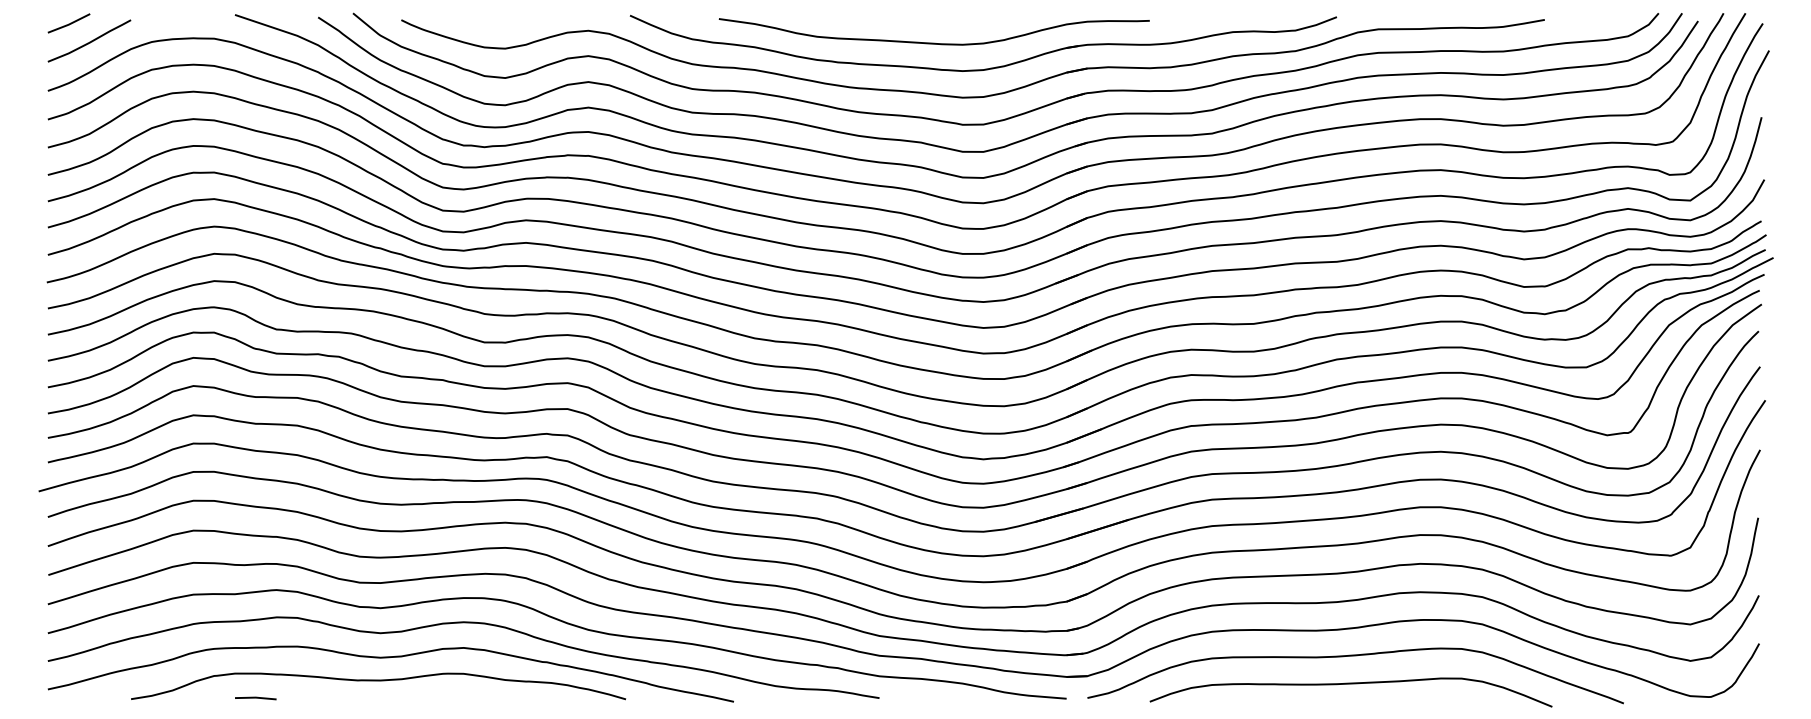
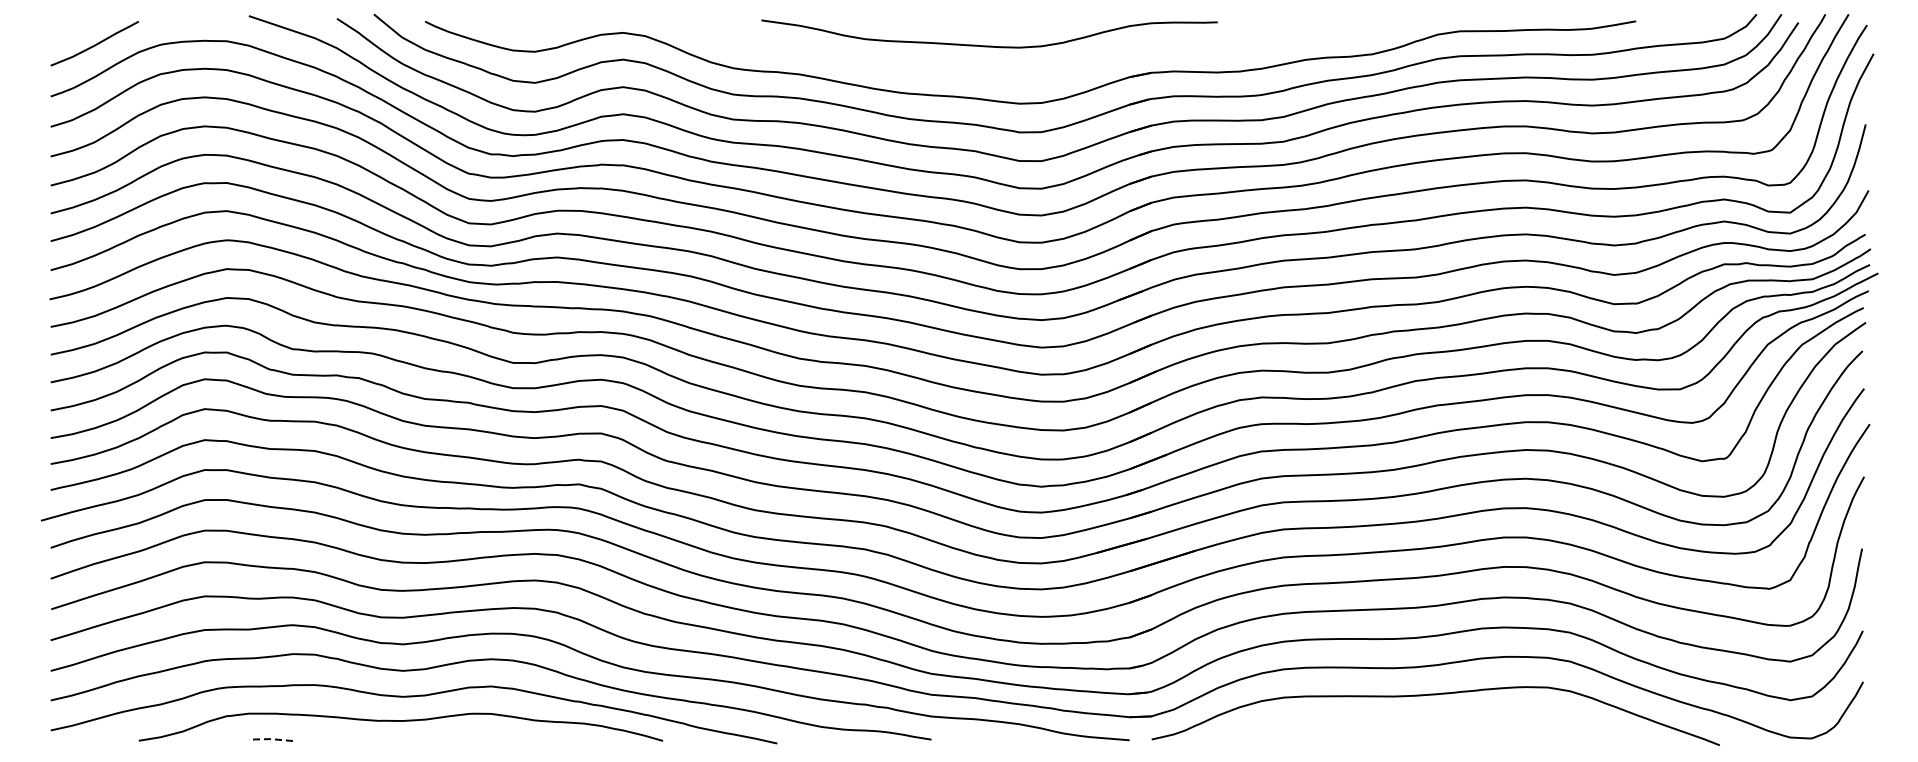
line: (68, 23) -> (72, 25), removed
part: (987, 68) -> (1045, 72), removed
curve: (1350, 684) -> (1430, 725), removed
line: (255, 697) -> (270, 739), solid -> dashed

